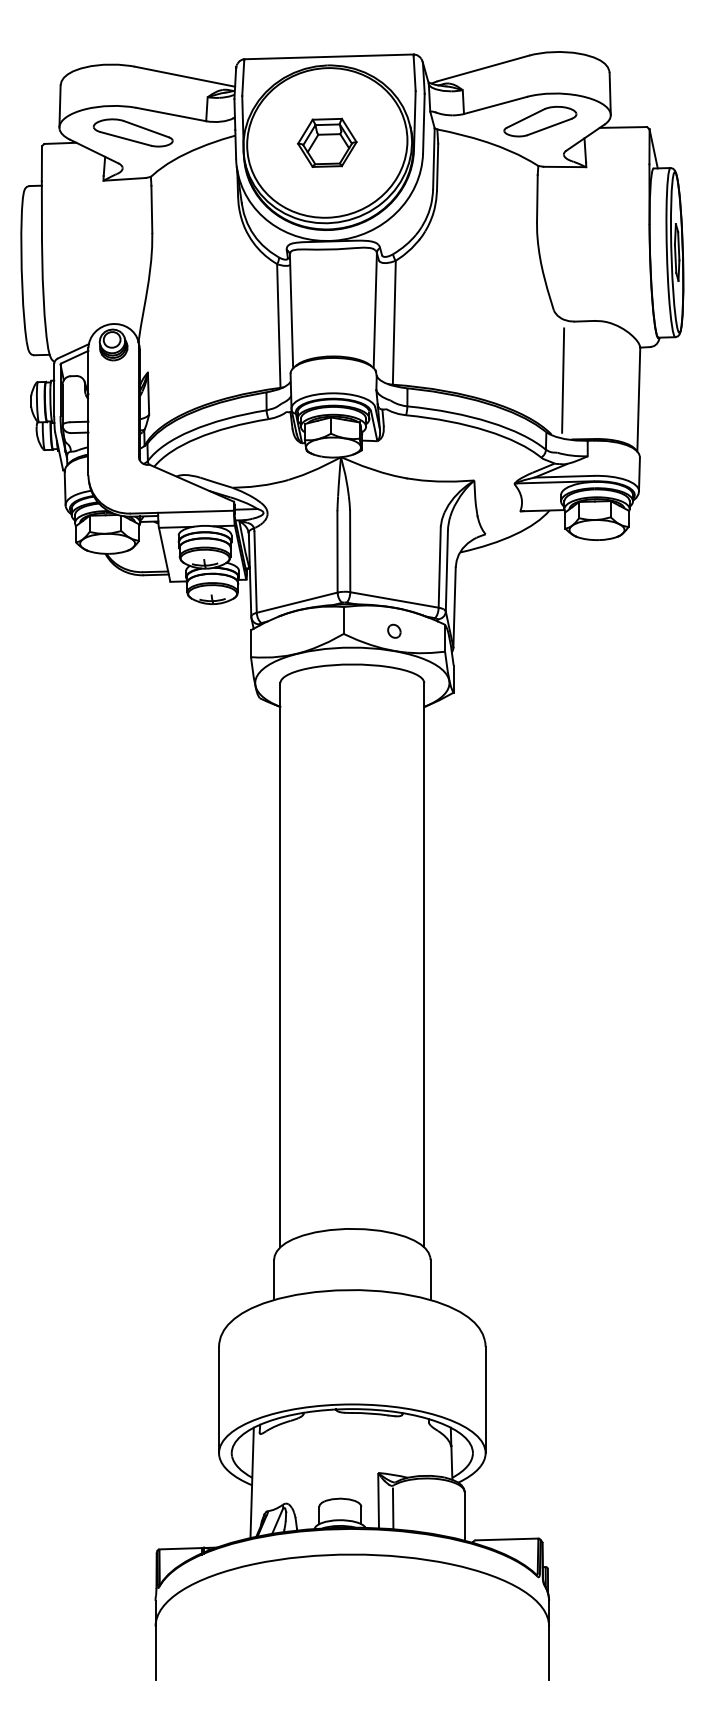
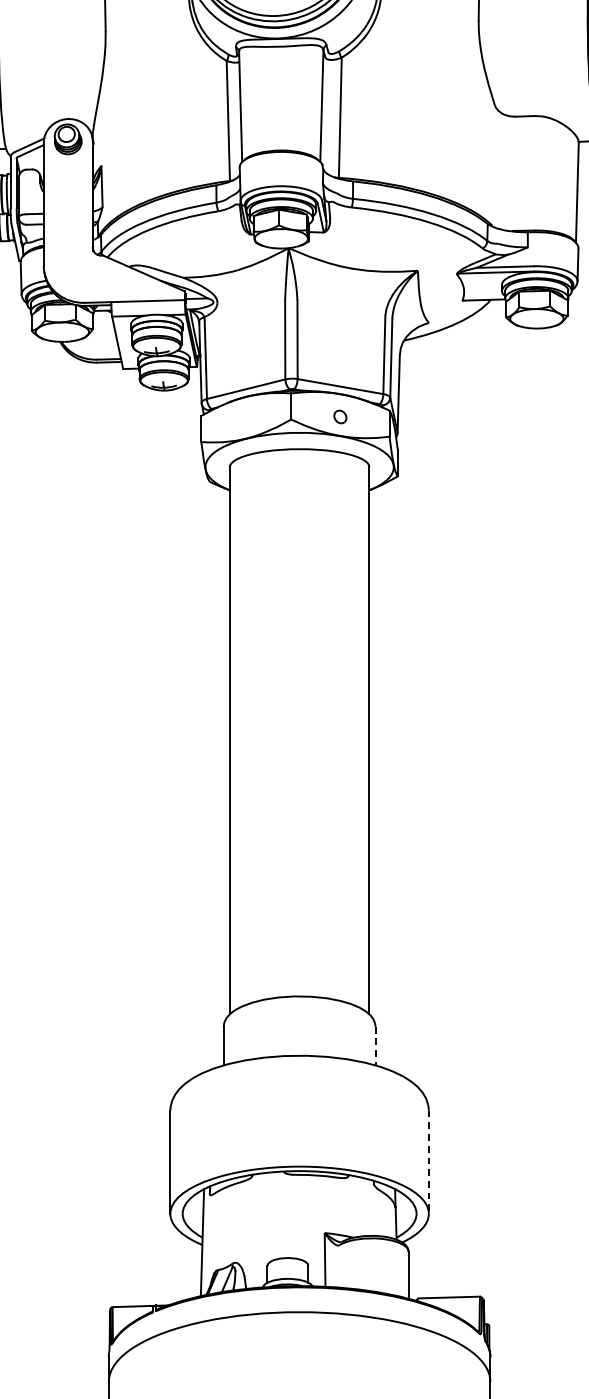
line: (563, 380) -> (504, 173), removed
line: (430, 1280) -> (375, 1046), solid -> dashed
line: (485, 1400) -> (428, 1162), solid -> dashed
line: (392, 1508) -> (338, 1267), removed

